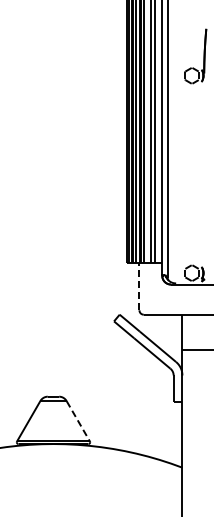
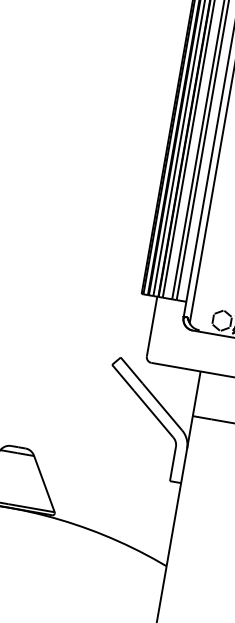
line: (139, 286) -> (152, 326), dashed -> solid
line: (78, 421) -> (44, 484), dashed -> solid

